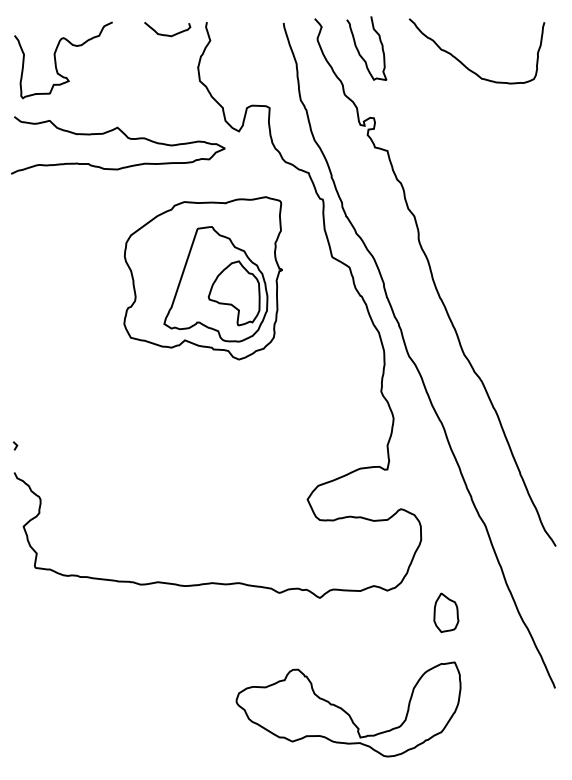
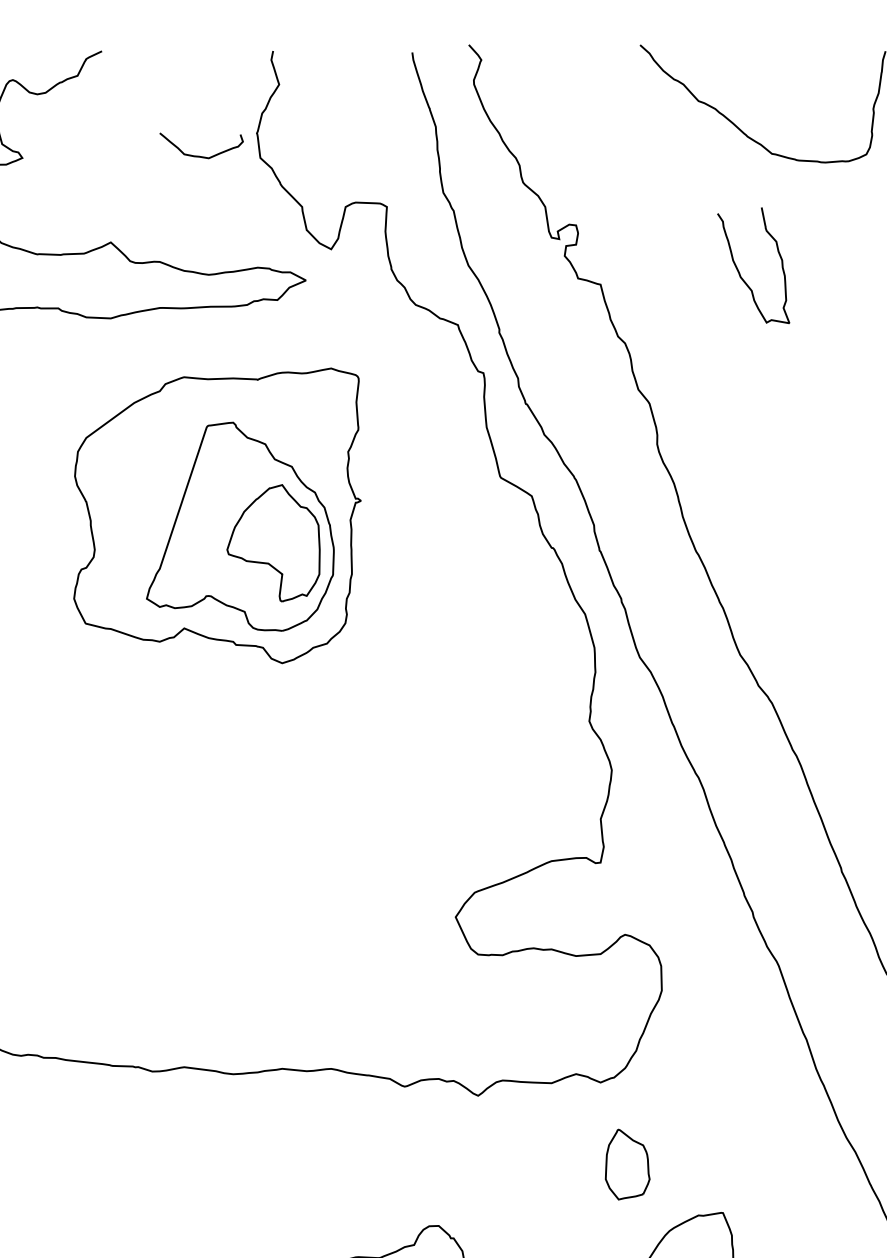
curve: (167, 34) -> (201, 155), moved
curve: (359, 51) -> (740, 271), moved
part: (202, 278) -> (216, 516), moved
part: (446, 612) -> (627, 1163), moved

